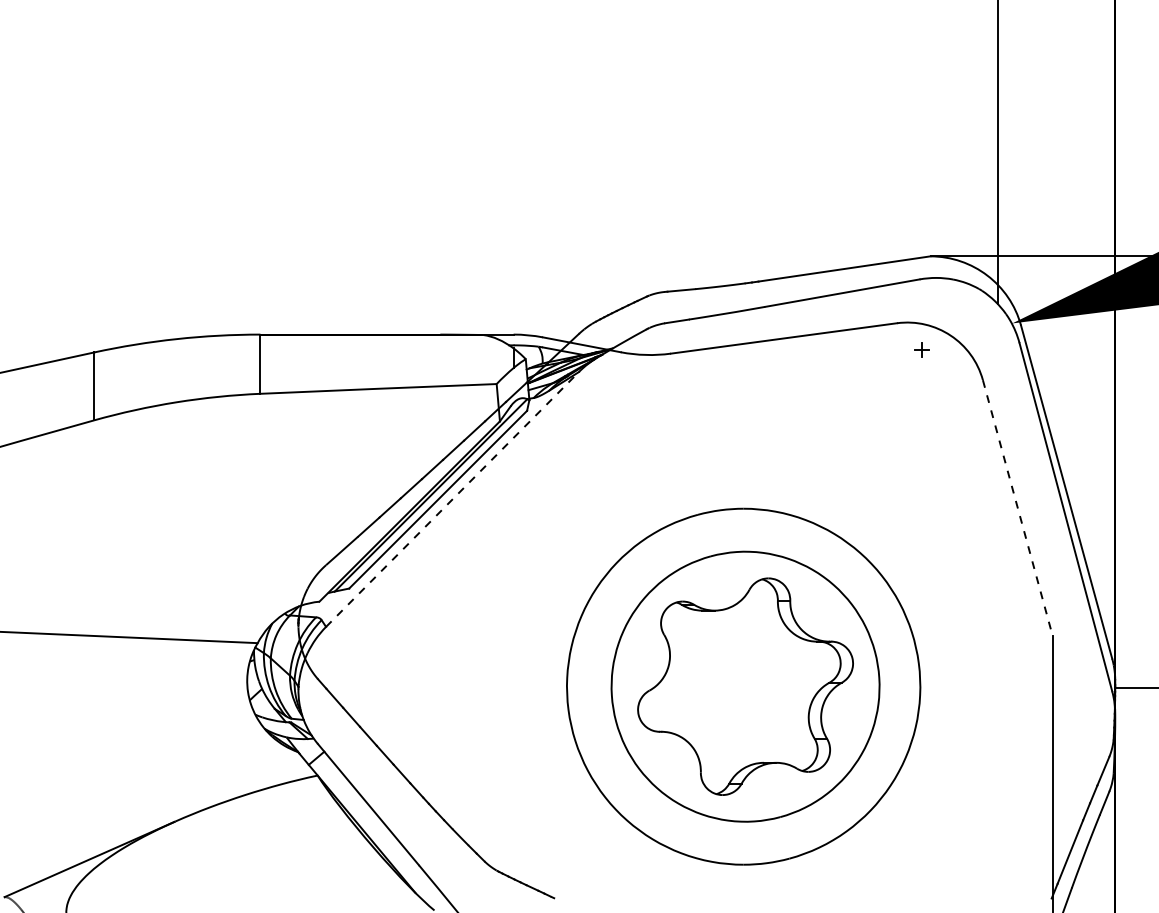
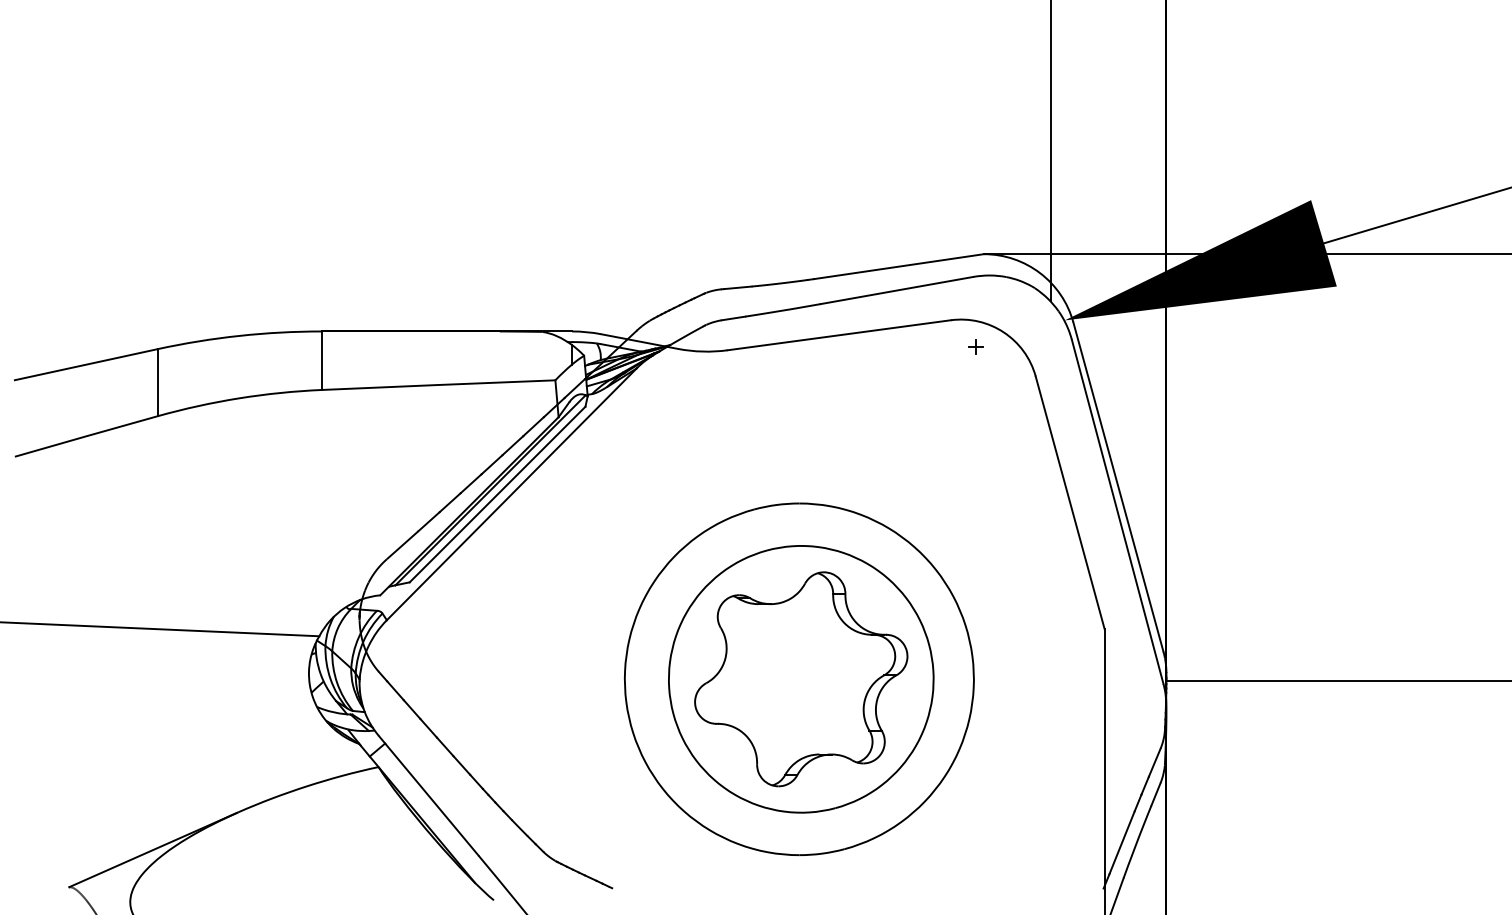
line: (453, 499) -> (512, 494), dashed -> solid
line: (1018, 507) -> (1070, 502), dashed -> solid

